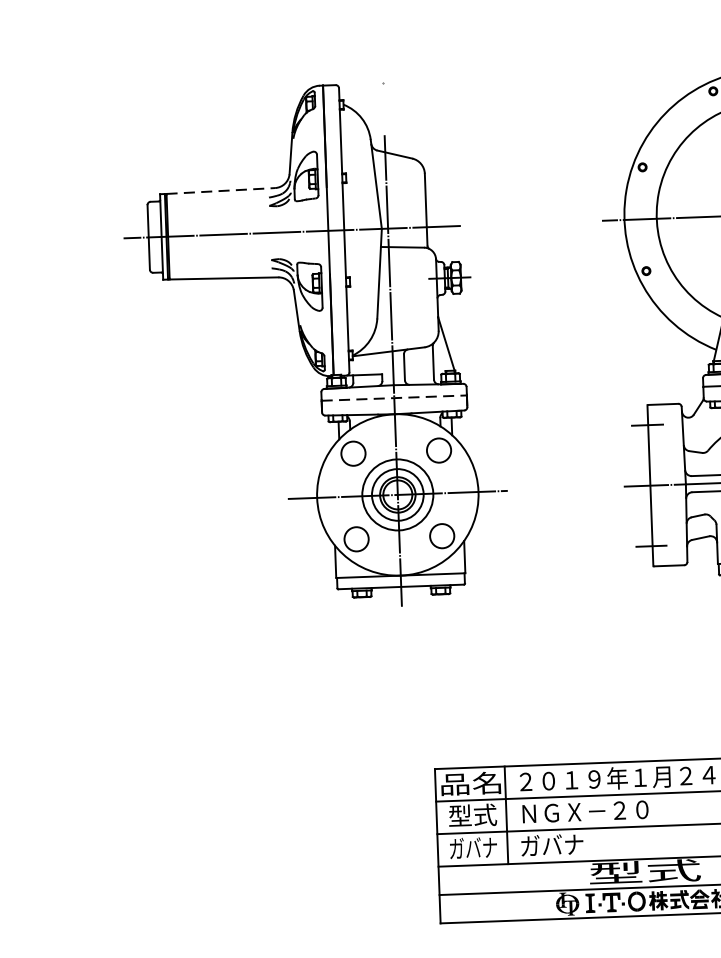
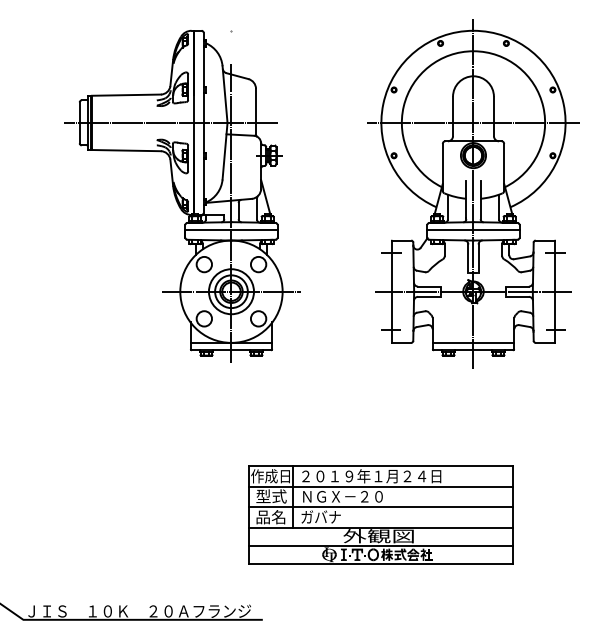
line: (220, 191) -> (126, 95), dashed -> solid
line: (394, 398) -> (231, 230), dashed -> solid
text: (470, 784) -> (270, 476), 品名 -> 作成日
text: (474, 848) -> (271, 517), ガバナ -> 品名
text: (643, 872) -> (378, 536), 型式 -> 外観図

